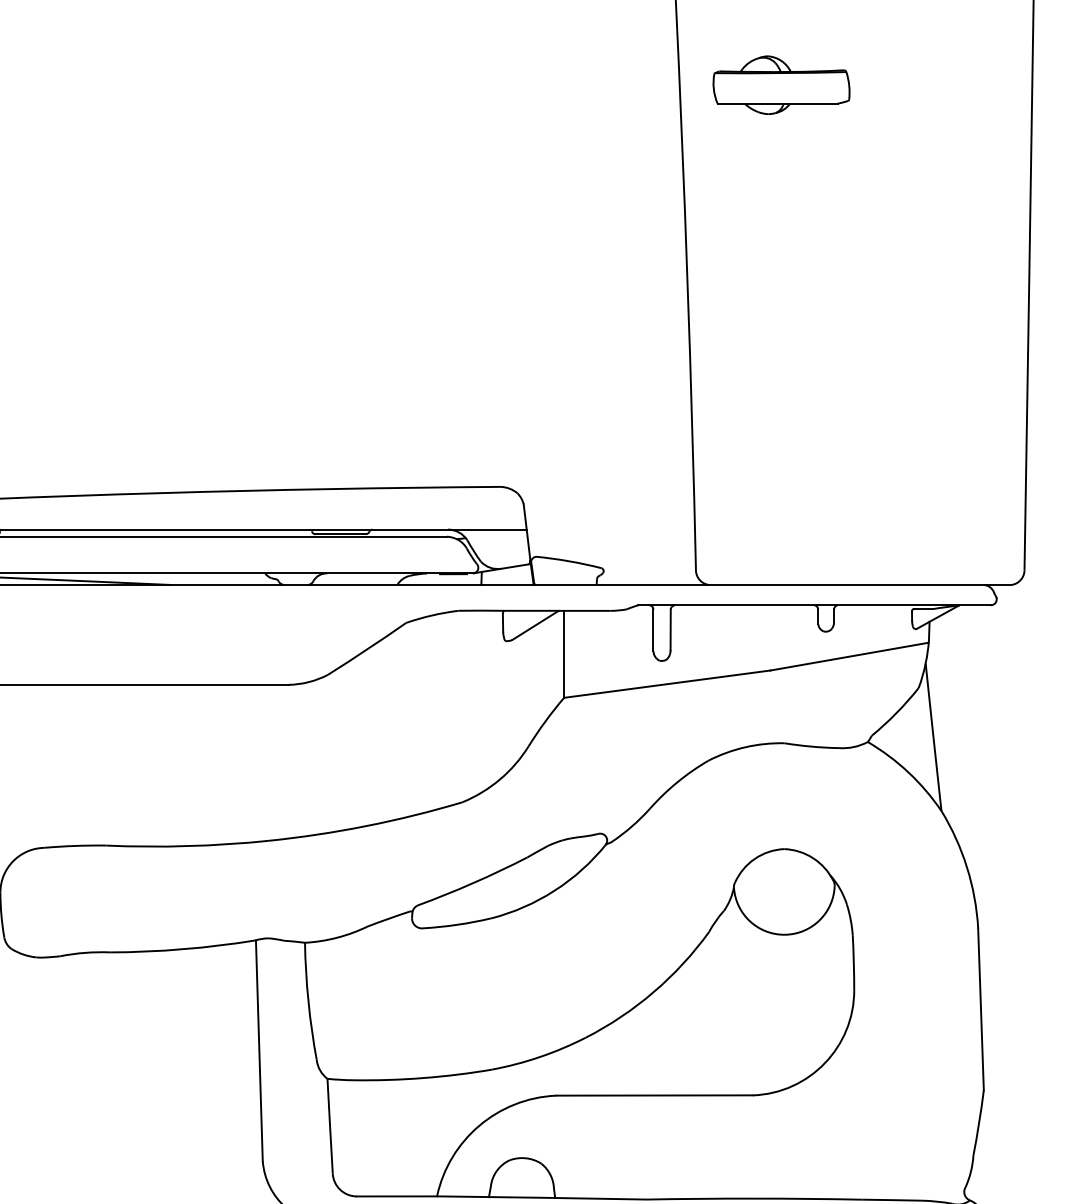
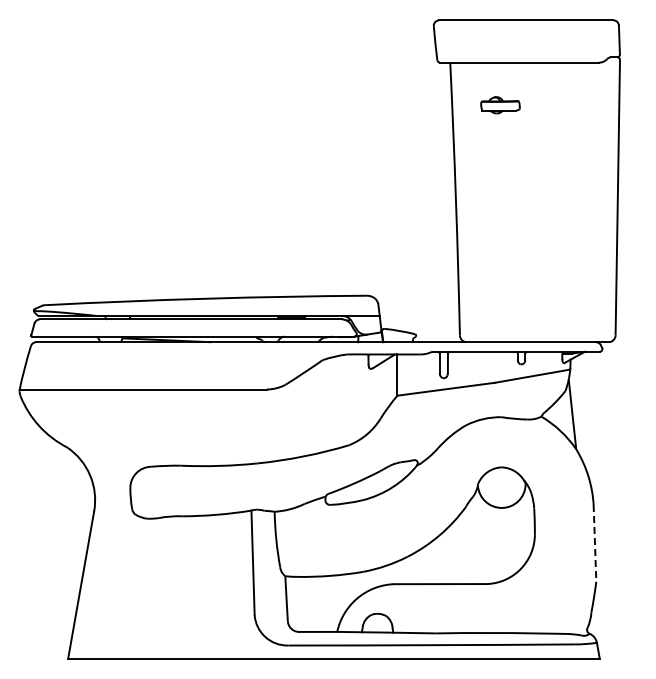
part: (781, 83) -> (500, 104), size x0.6
line: (979, 1009) -> (594, 543), solid -> dashed

